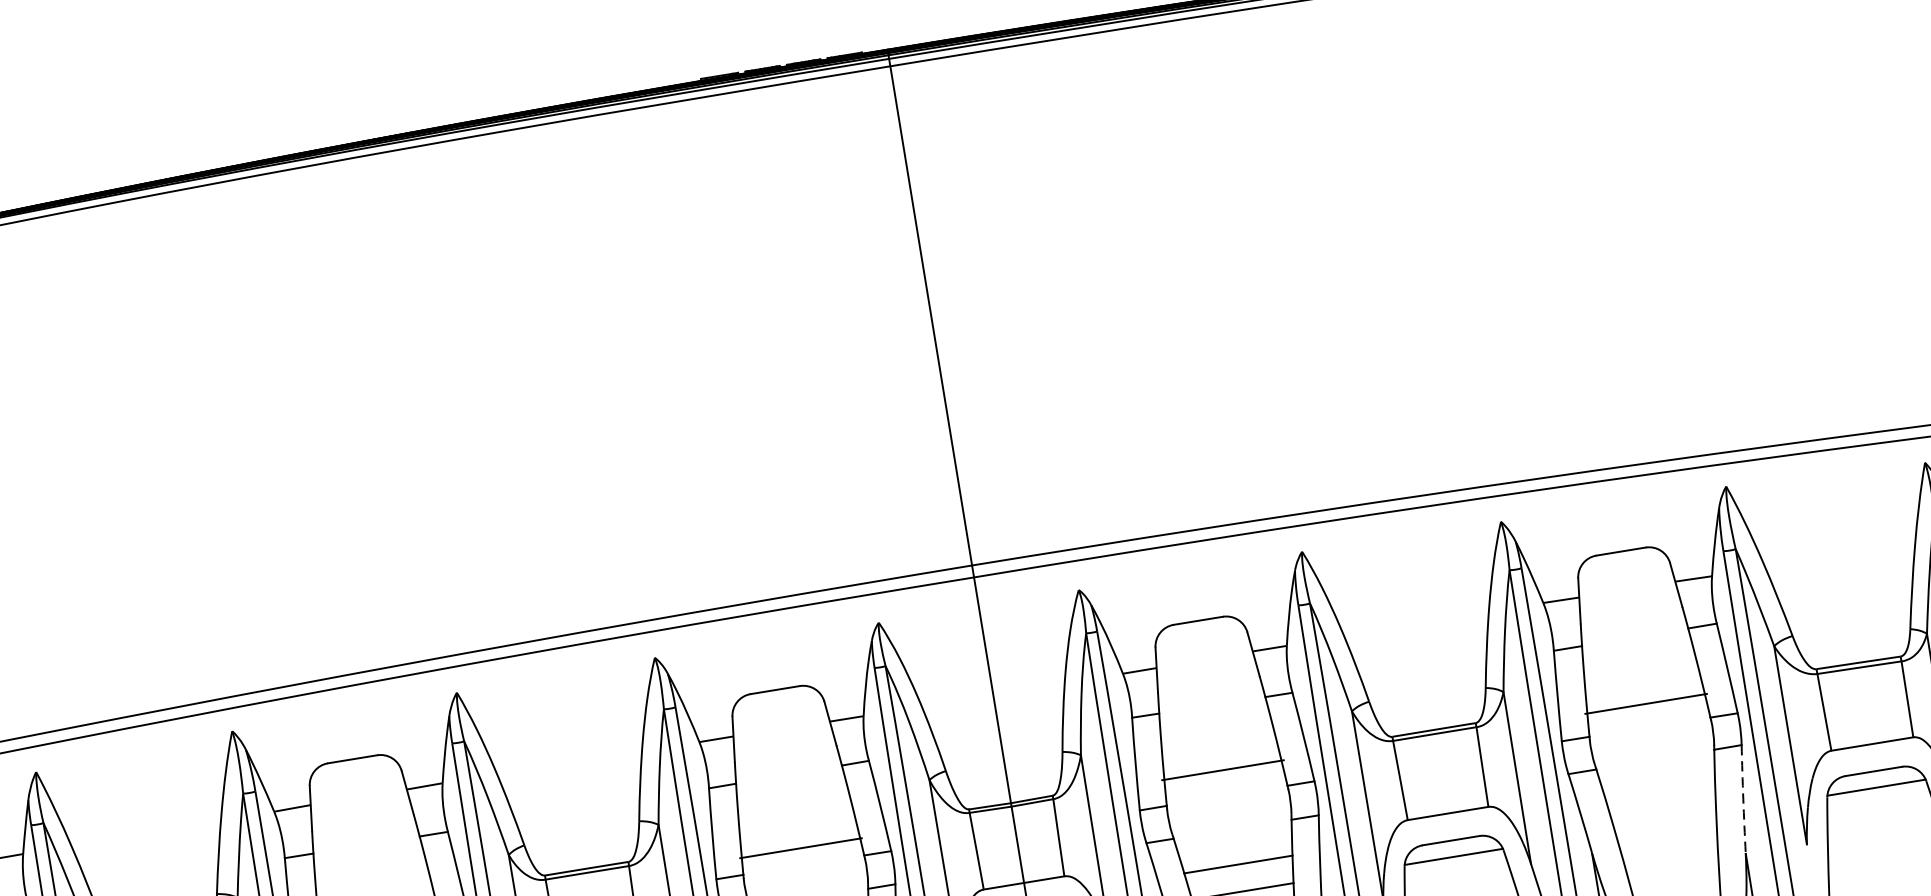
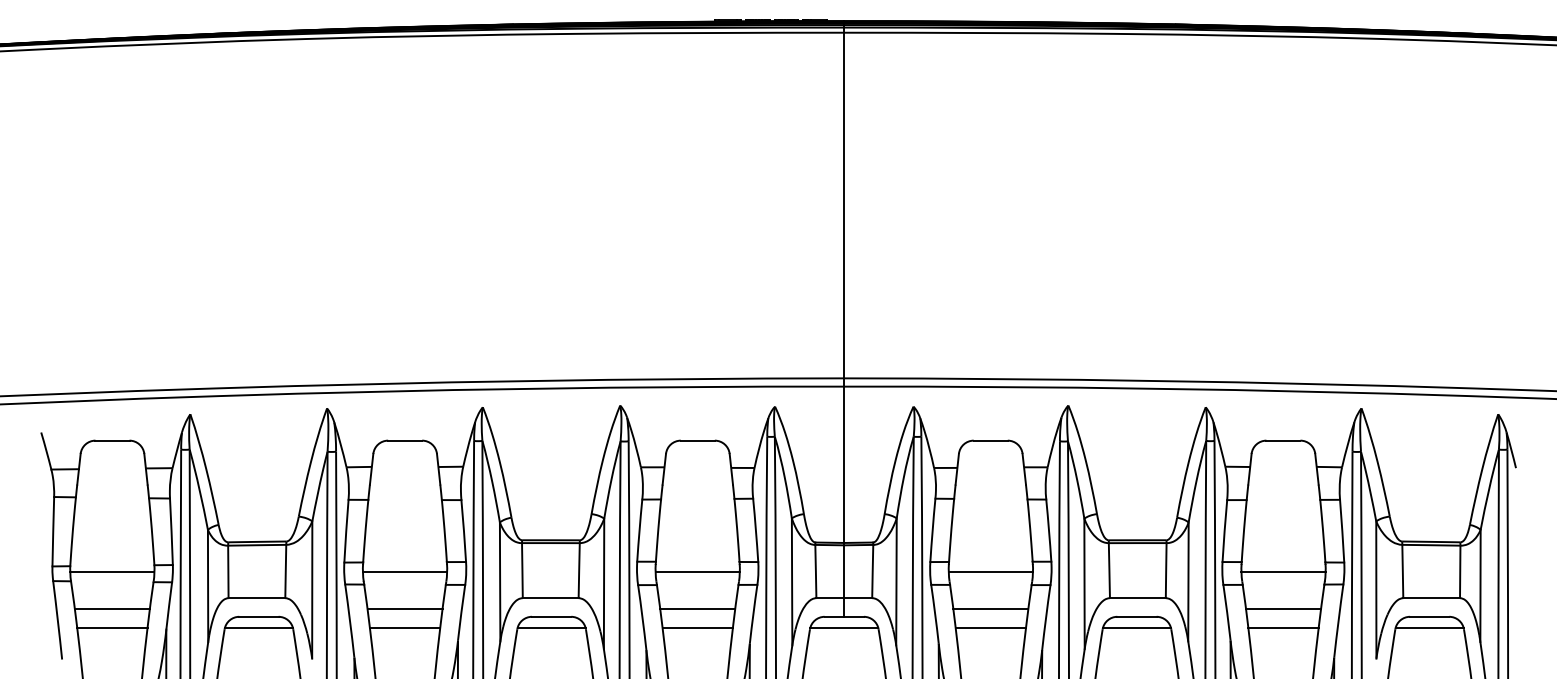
line: (1646, 704) -> (1283, 572), moved
line: (1222, 770) -> (990, 572), moved
line: (1661, 795) -> (1283, 609), added
arc: (1743, 799) -> (1338, 621), dashed -> solid
line: (1665, 822) -> (1283, 628), added
line: (800, 848) -> (697, 572), moved

